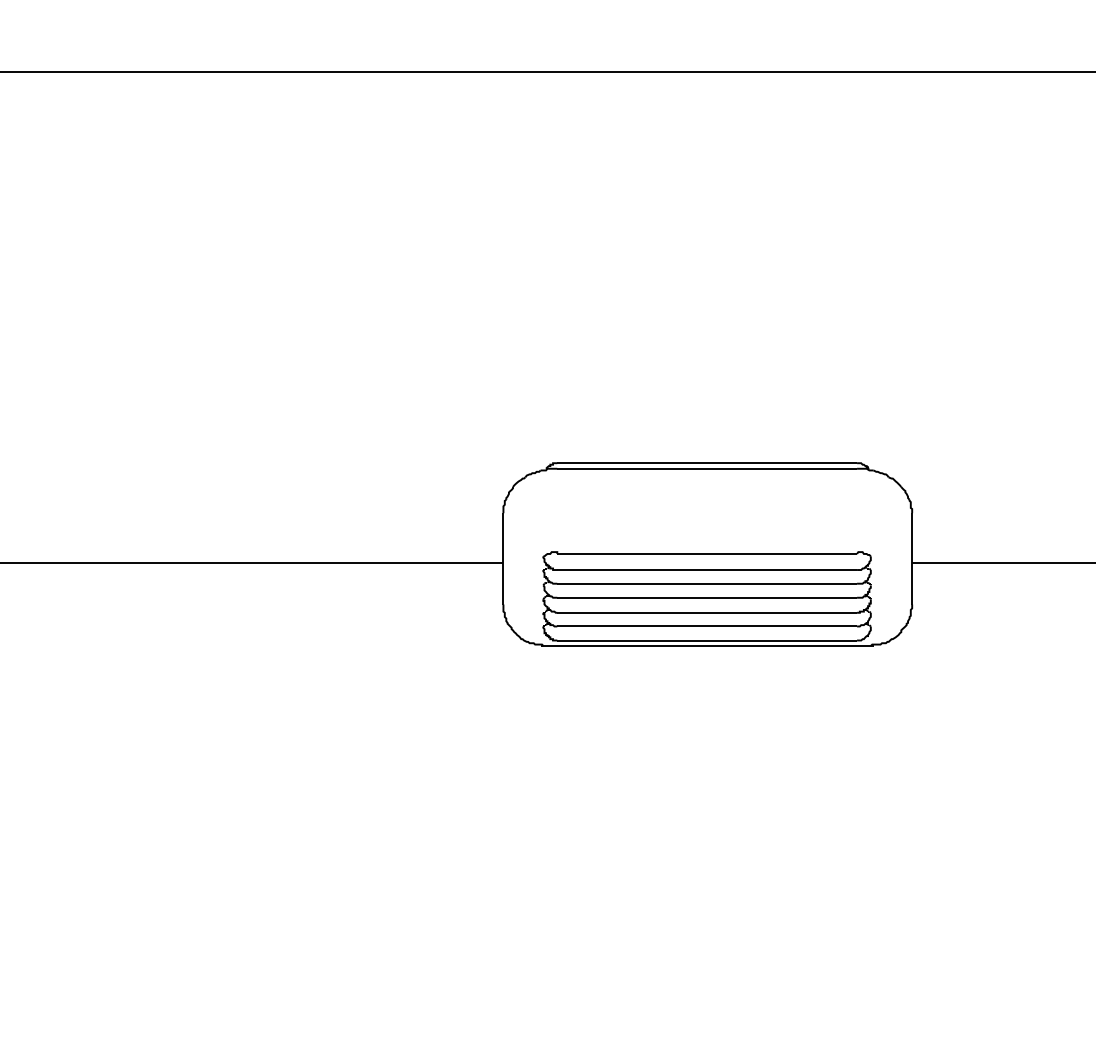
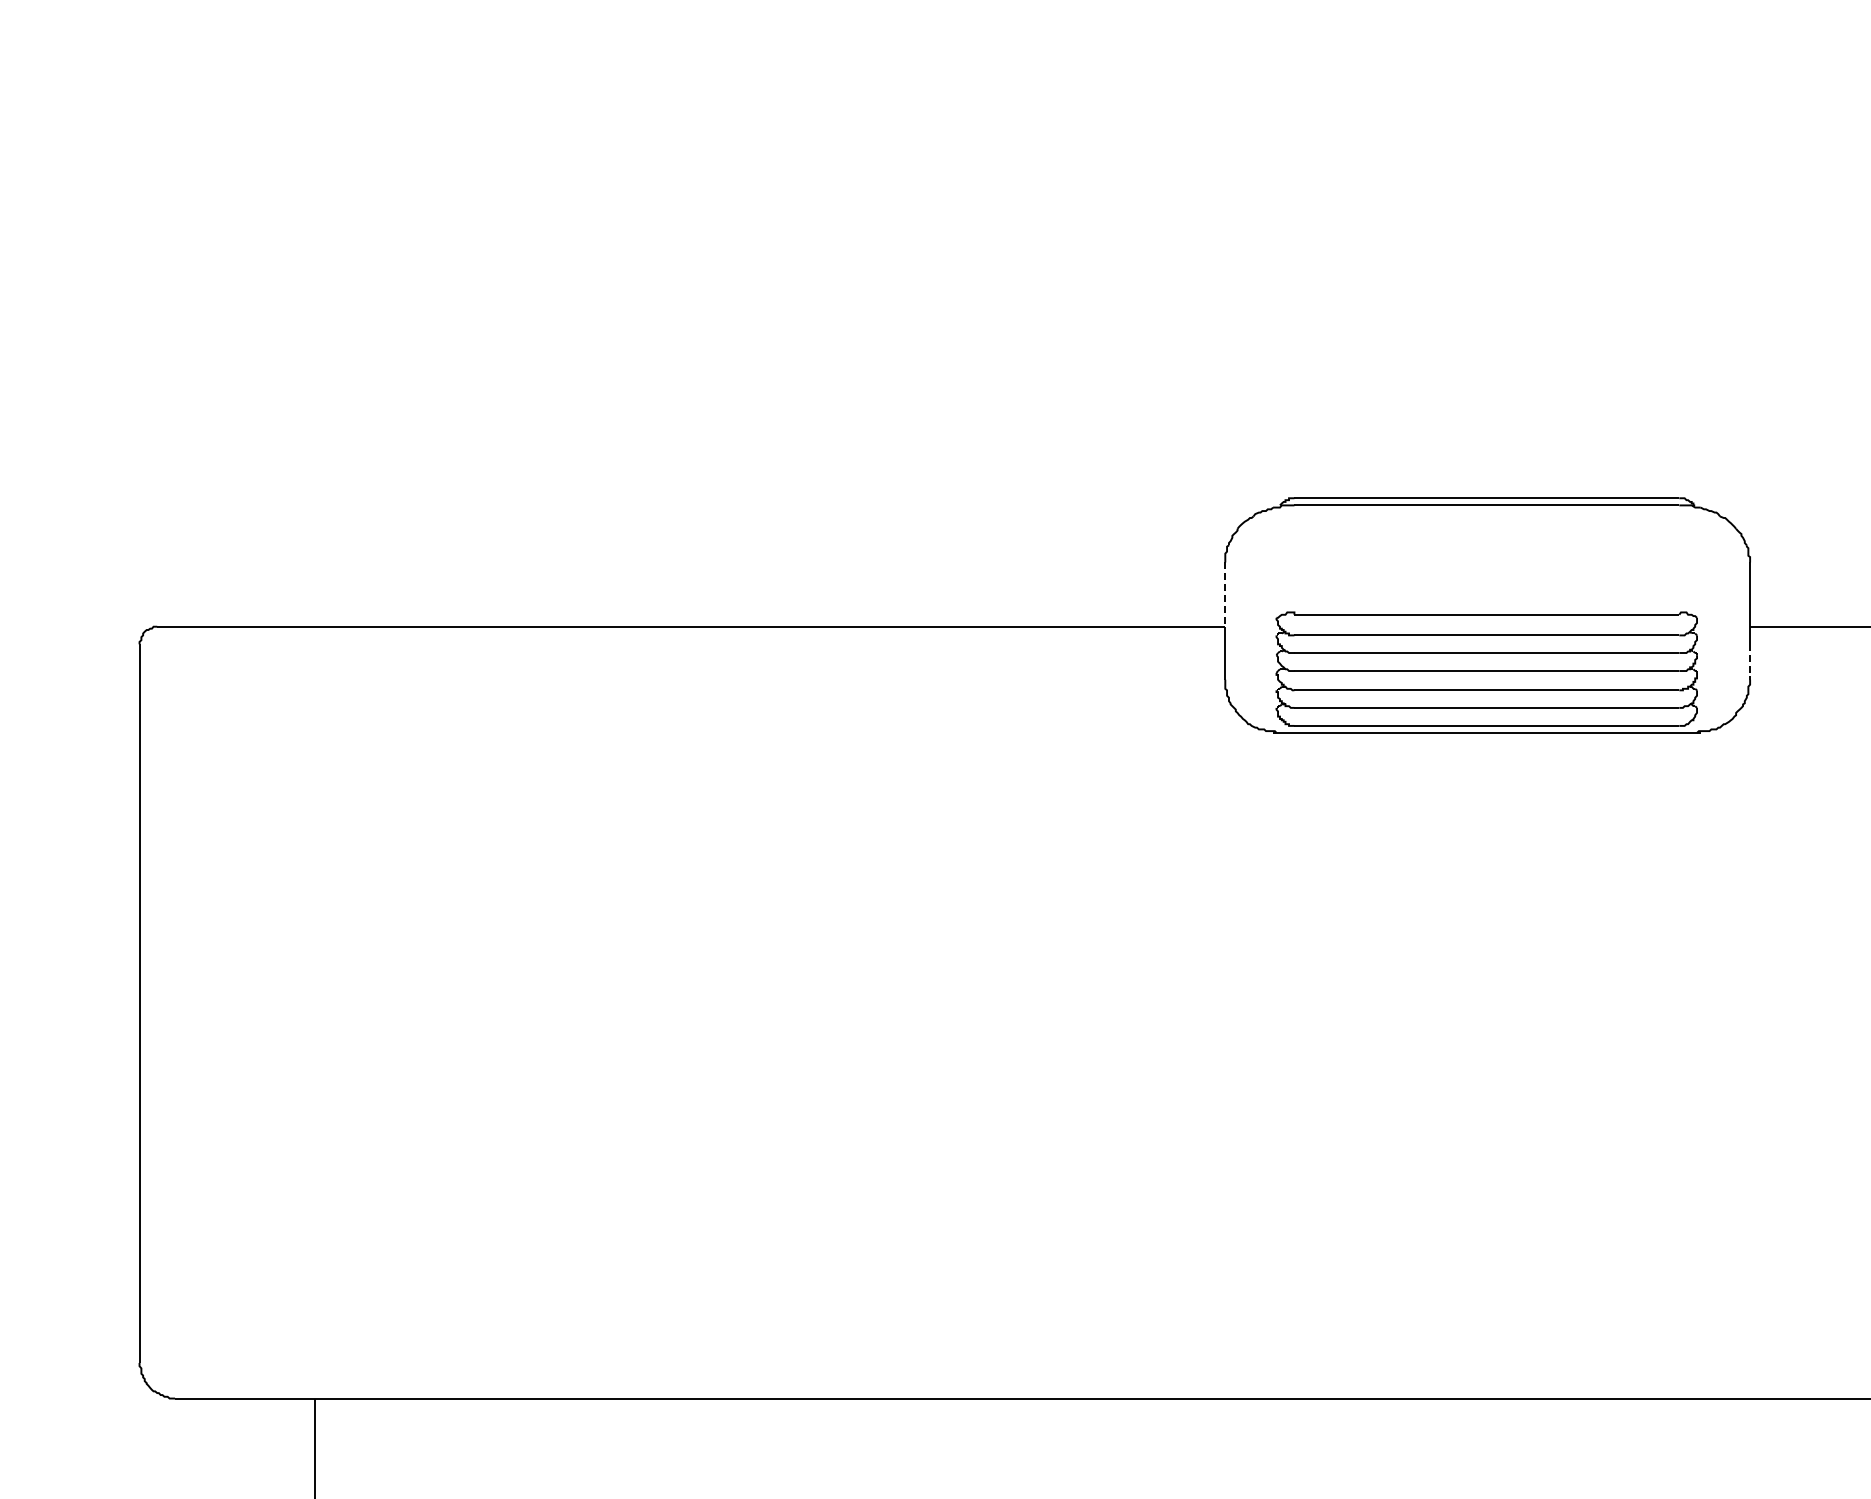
line: (503, 538) -> (1225, 595), solid -> dashed
line: (912, 589) -> (1750, 660), solid -> dashed

